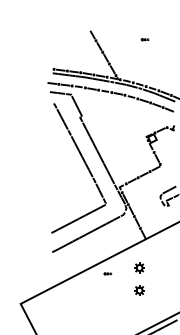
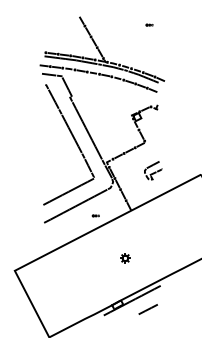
part: (145, 39) -> (149, 24), moved
part: (139, 268) -> (125, 237), removed
part: (107, 273) -> (95, 215), moved

